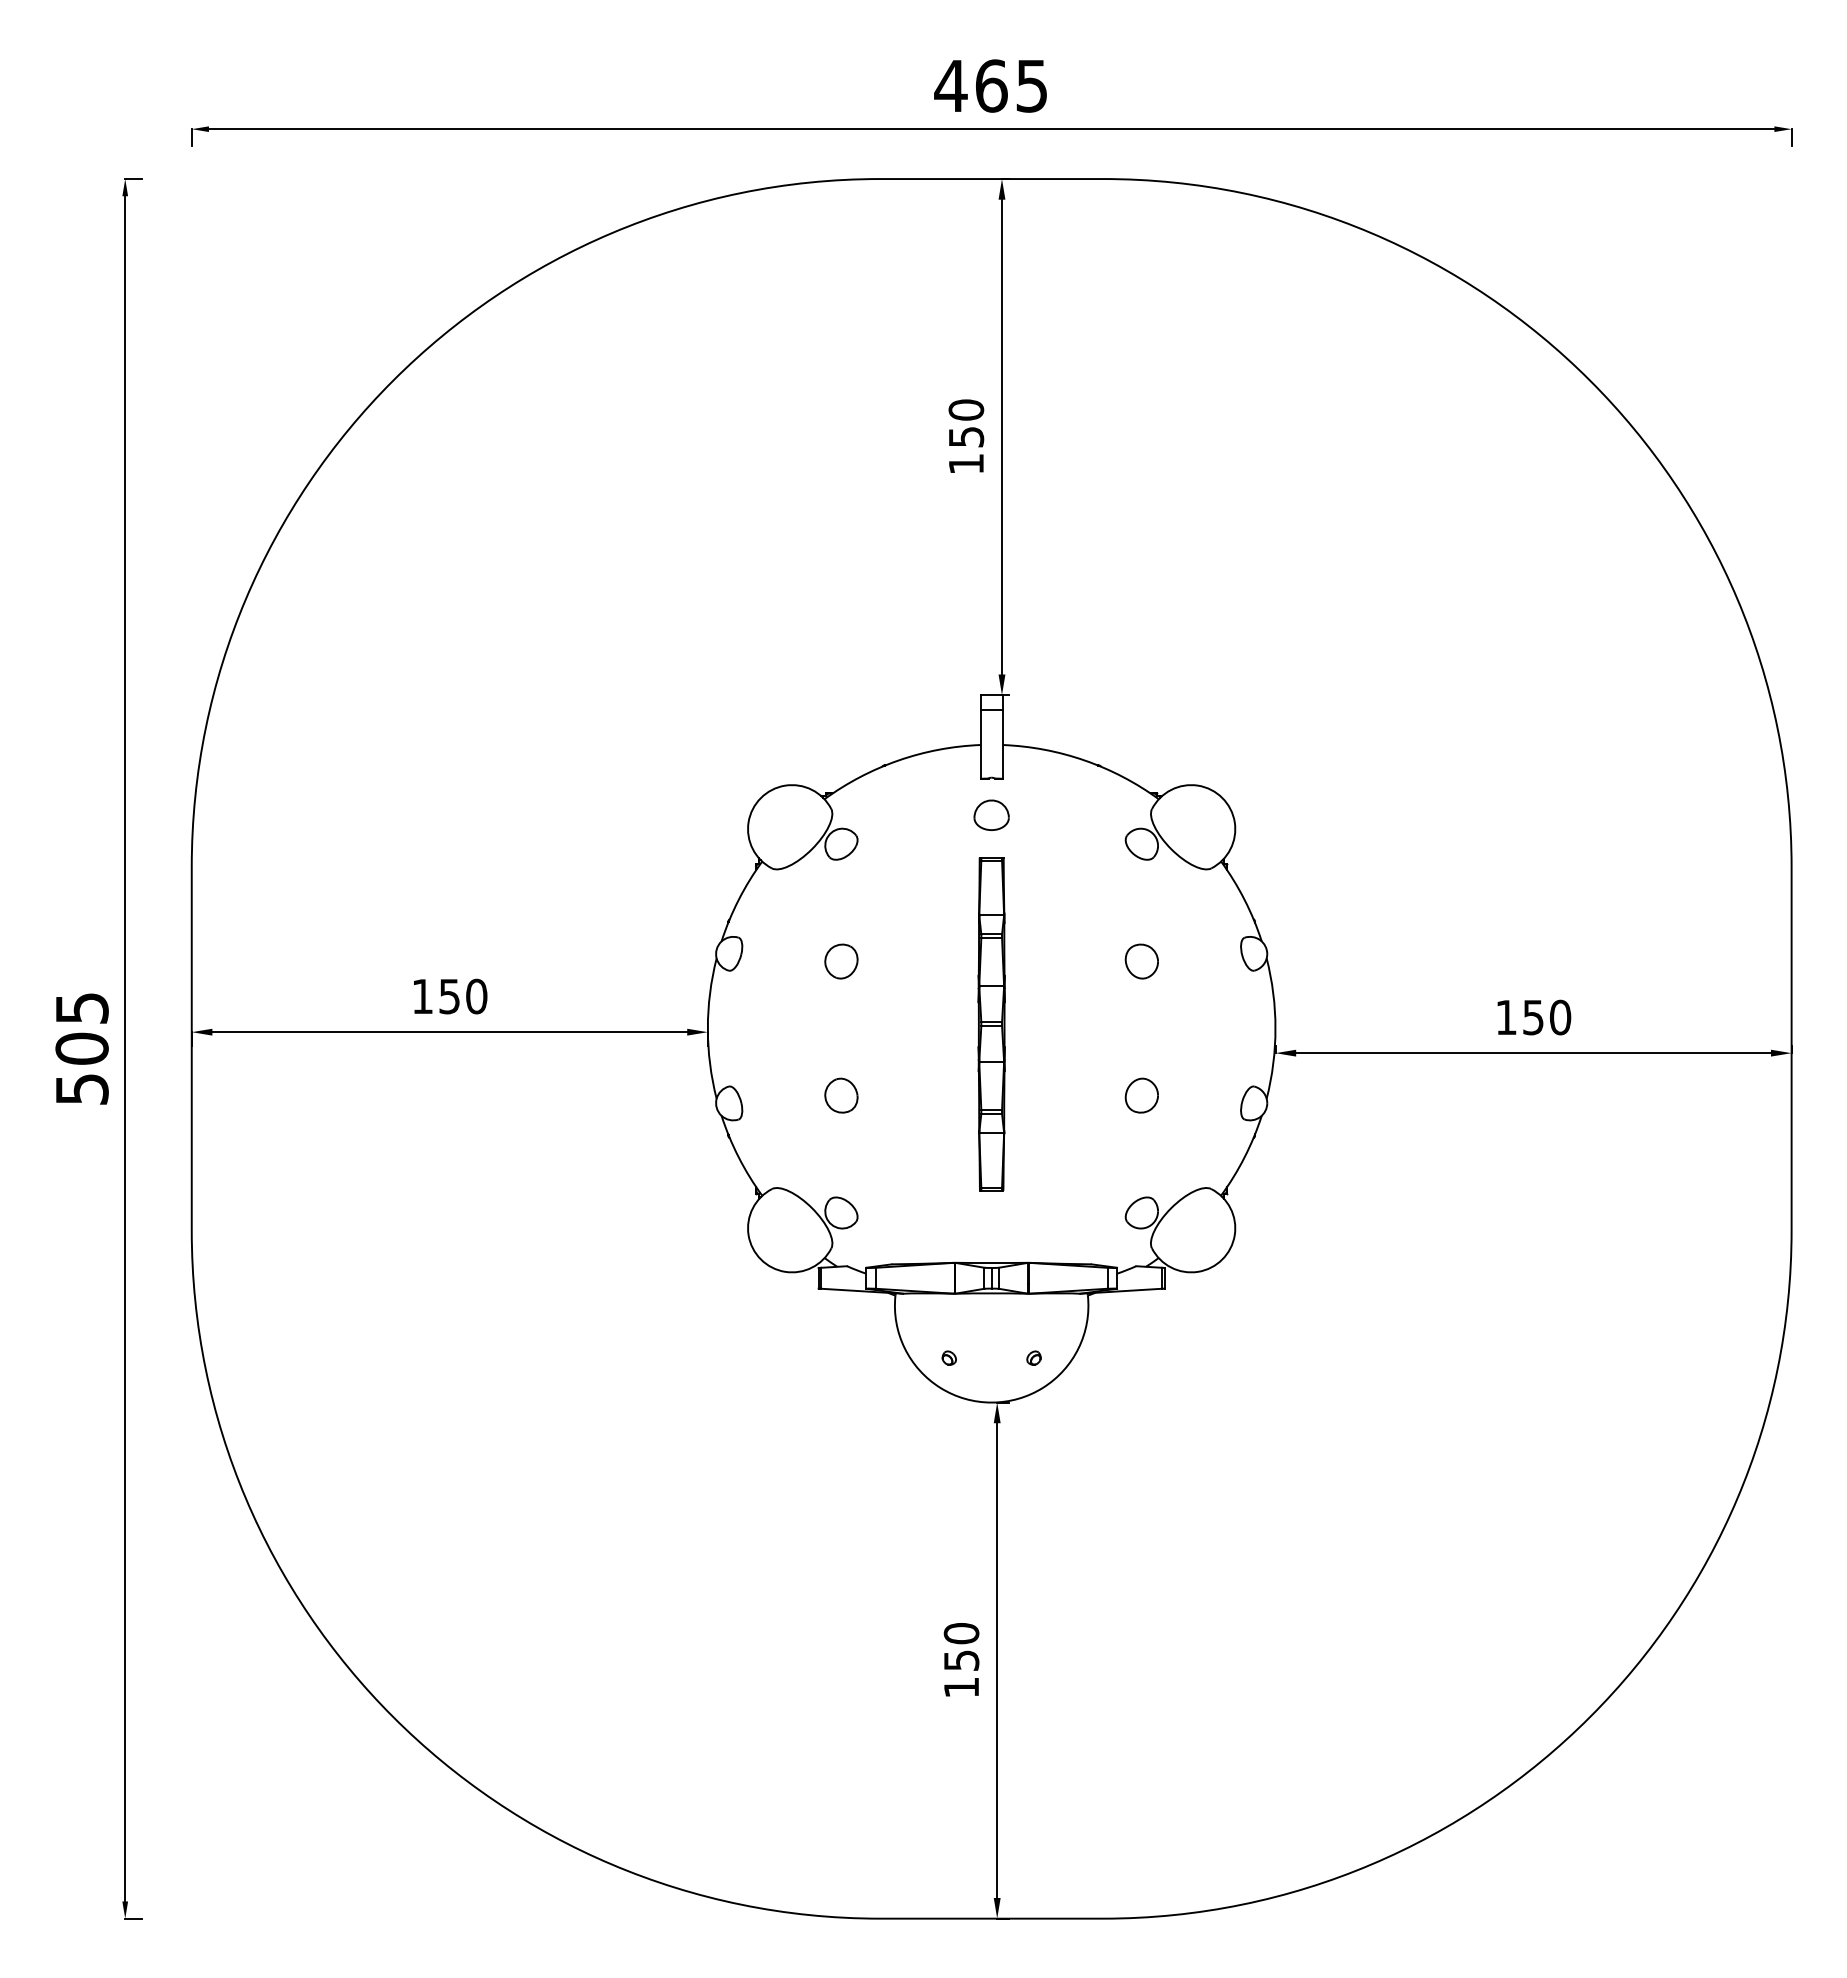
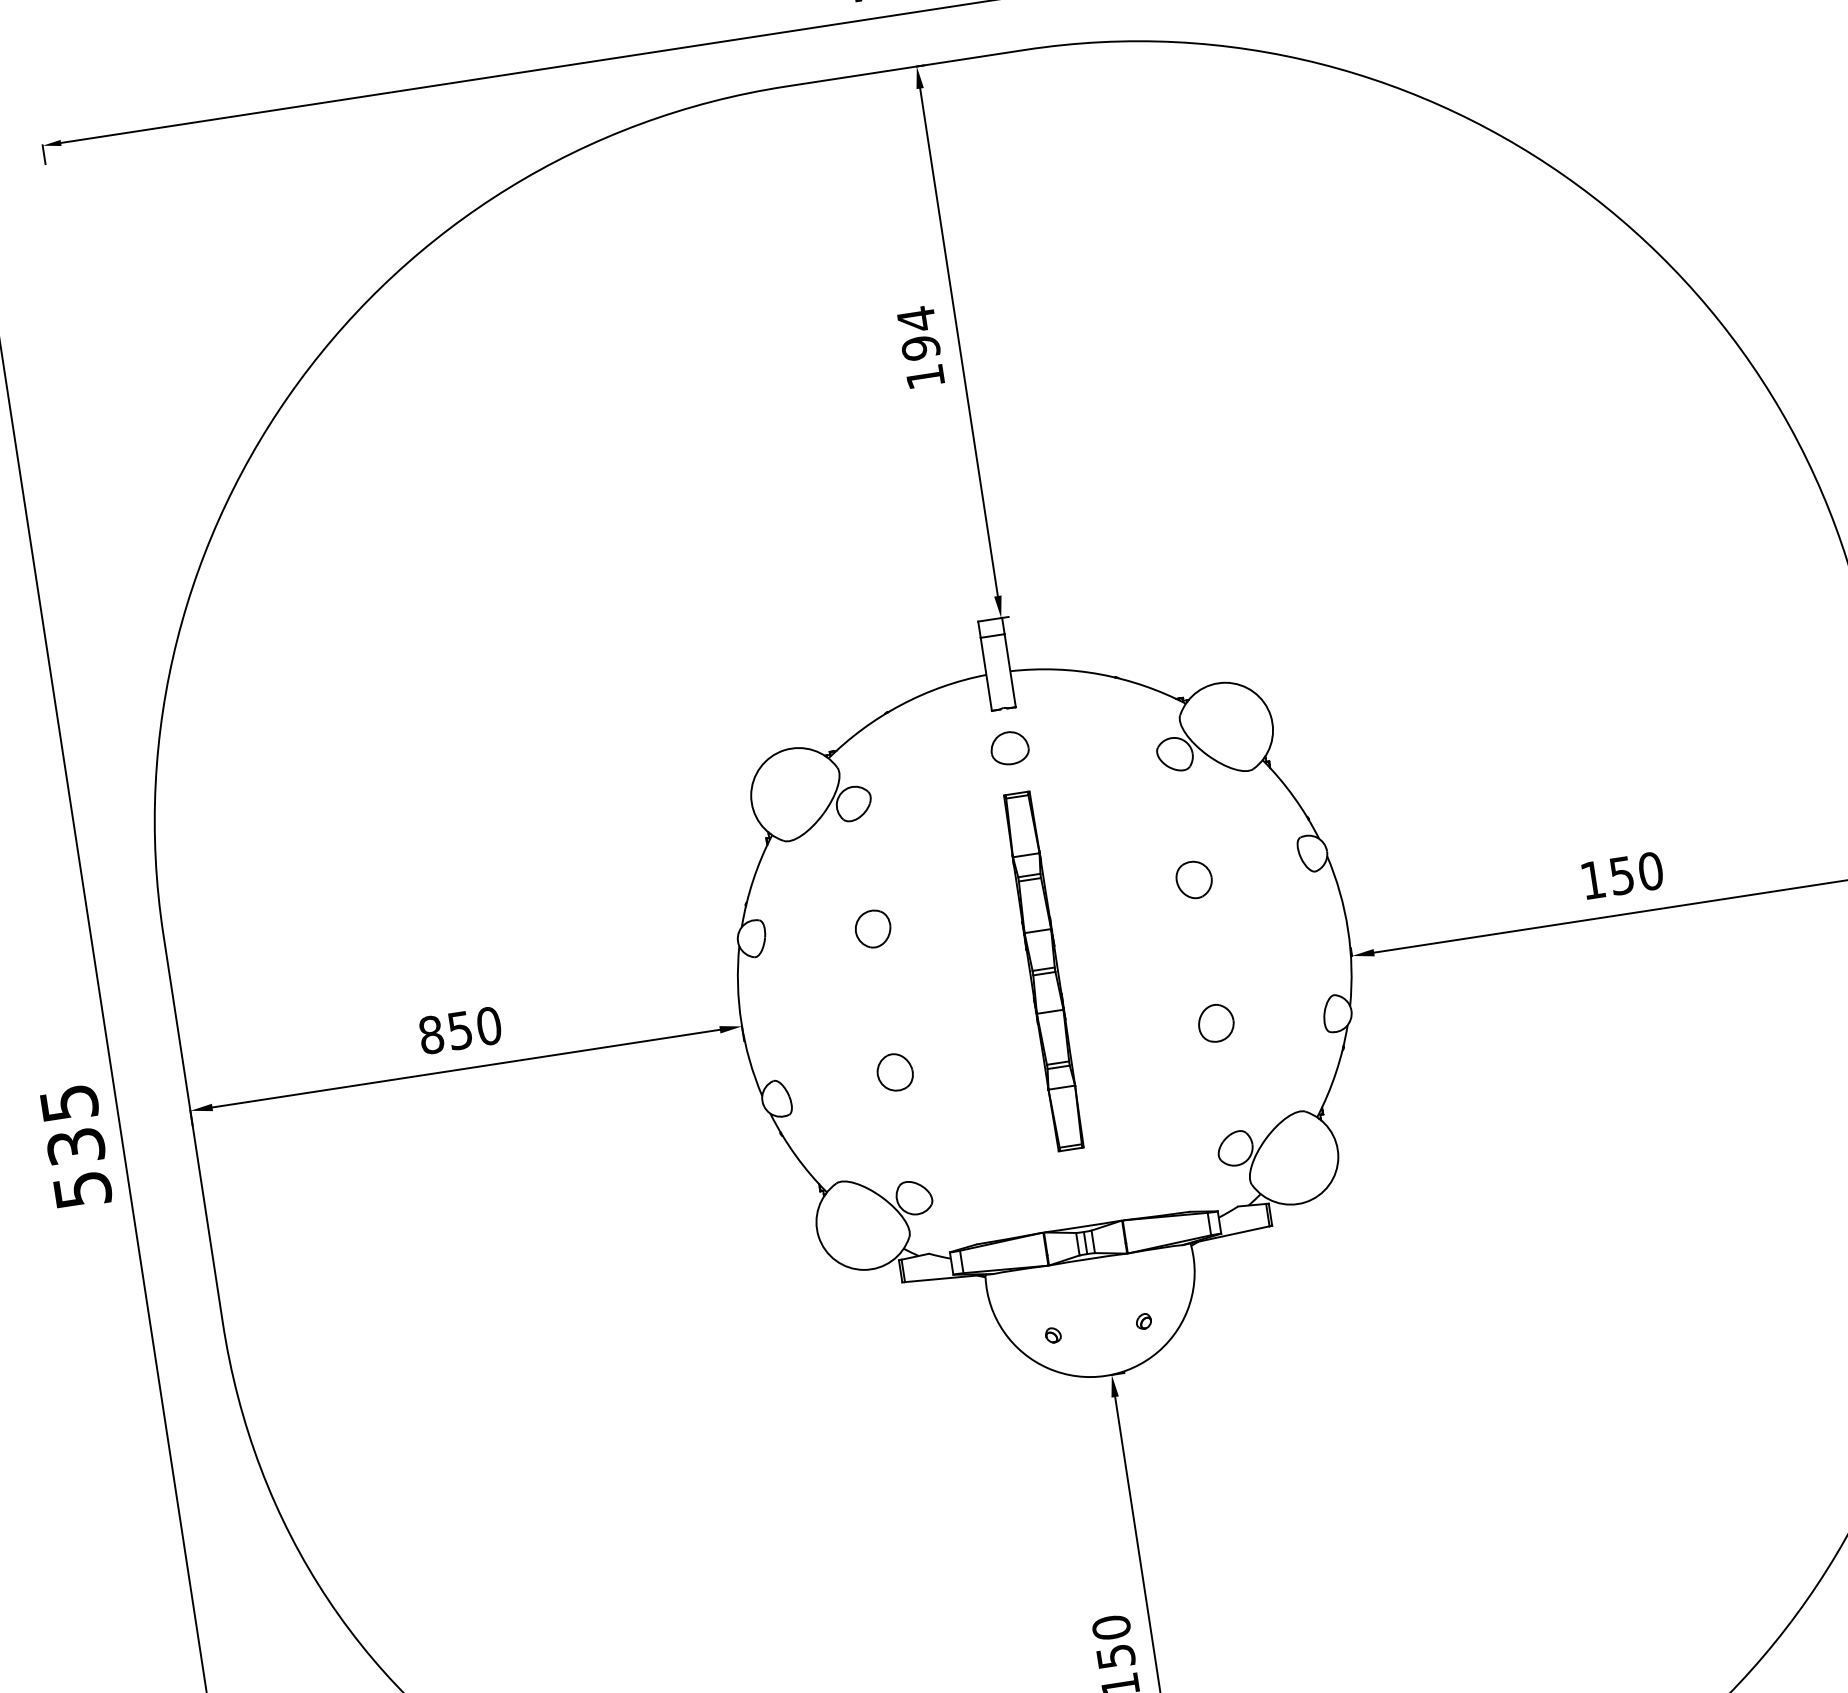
text: (966, 423) -> (918, 333), 150 -> 194
text: (422, 996) -> (431, 1034), 150 -> 850
text: (81, 1048) -> (75, 1146), 505 -> 535

